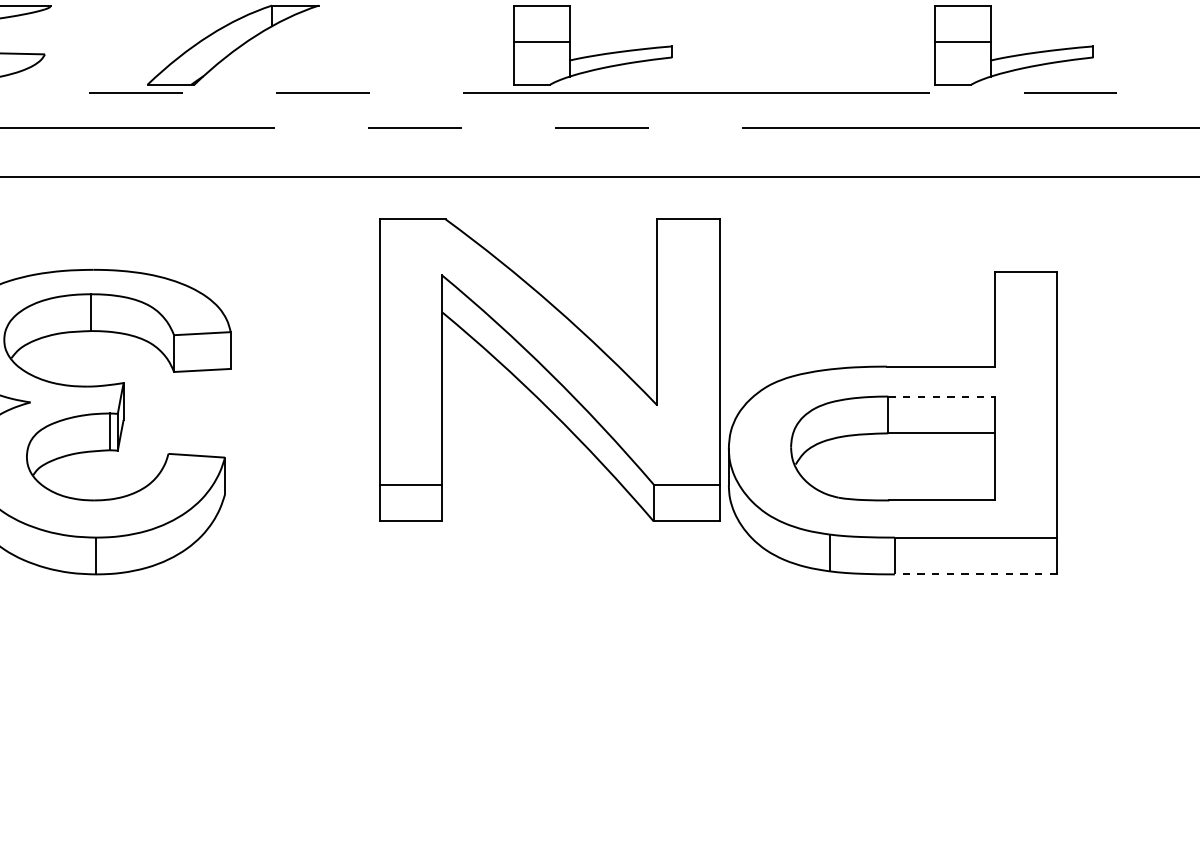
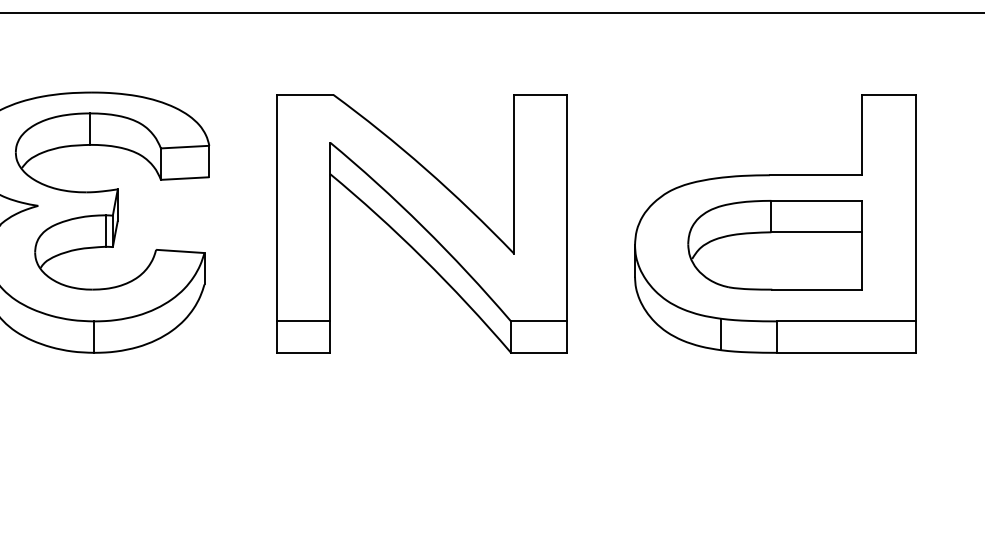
part: (549, 369) -> (421, 223), moved
line: (942, 396) -> (817, 200), dashed -> solid
line: (975, 574) -> (845, 352), dashed -> solid

